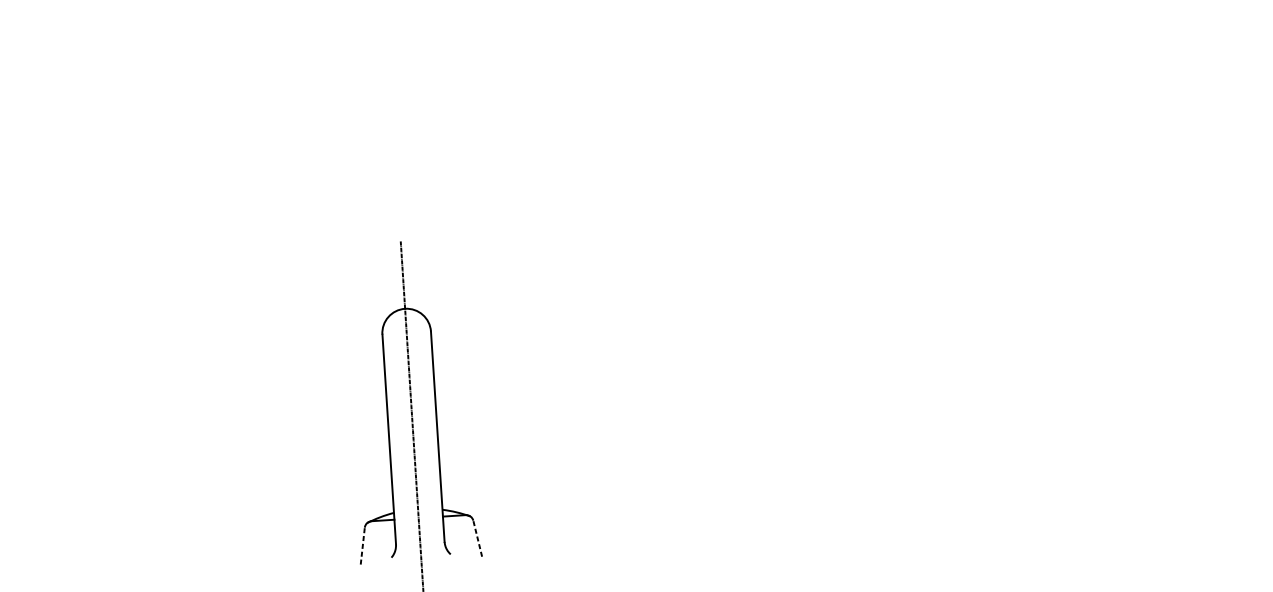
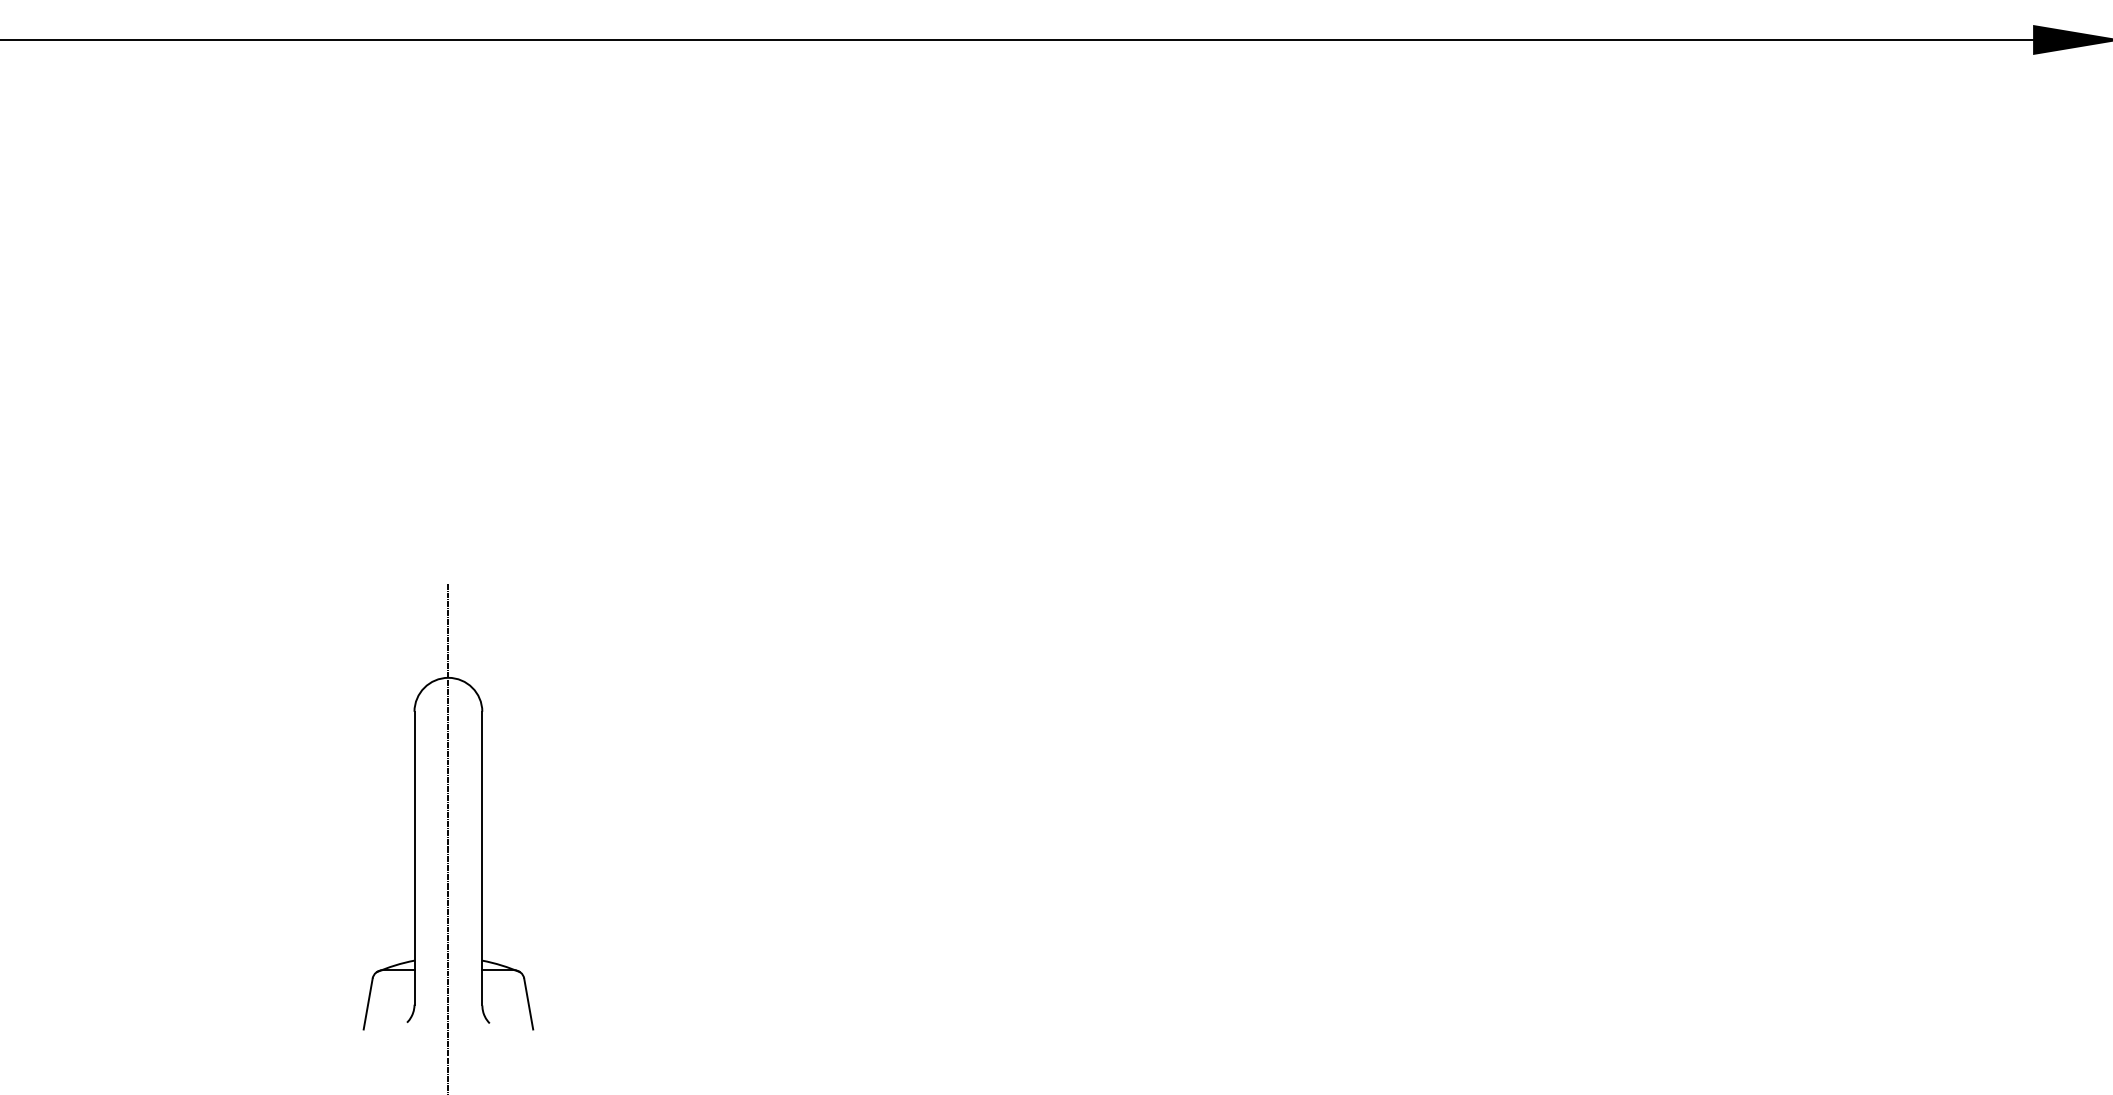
line: (477, 539) -> (528, 1004), dashed -> solid
line: (363, 546) -> (368, 1004), dashed -> solid

